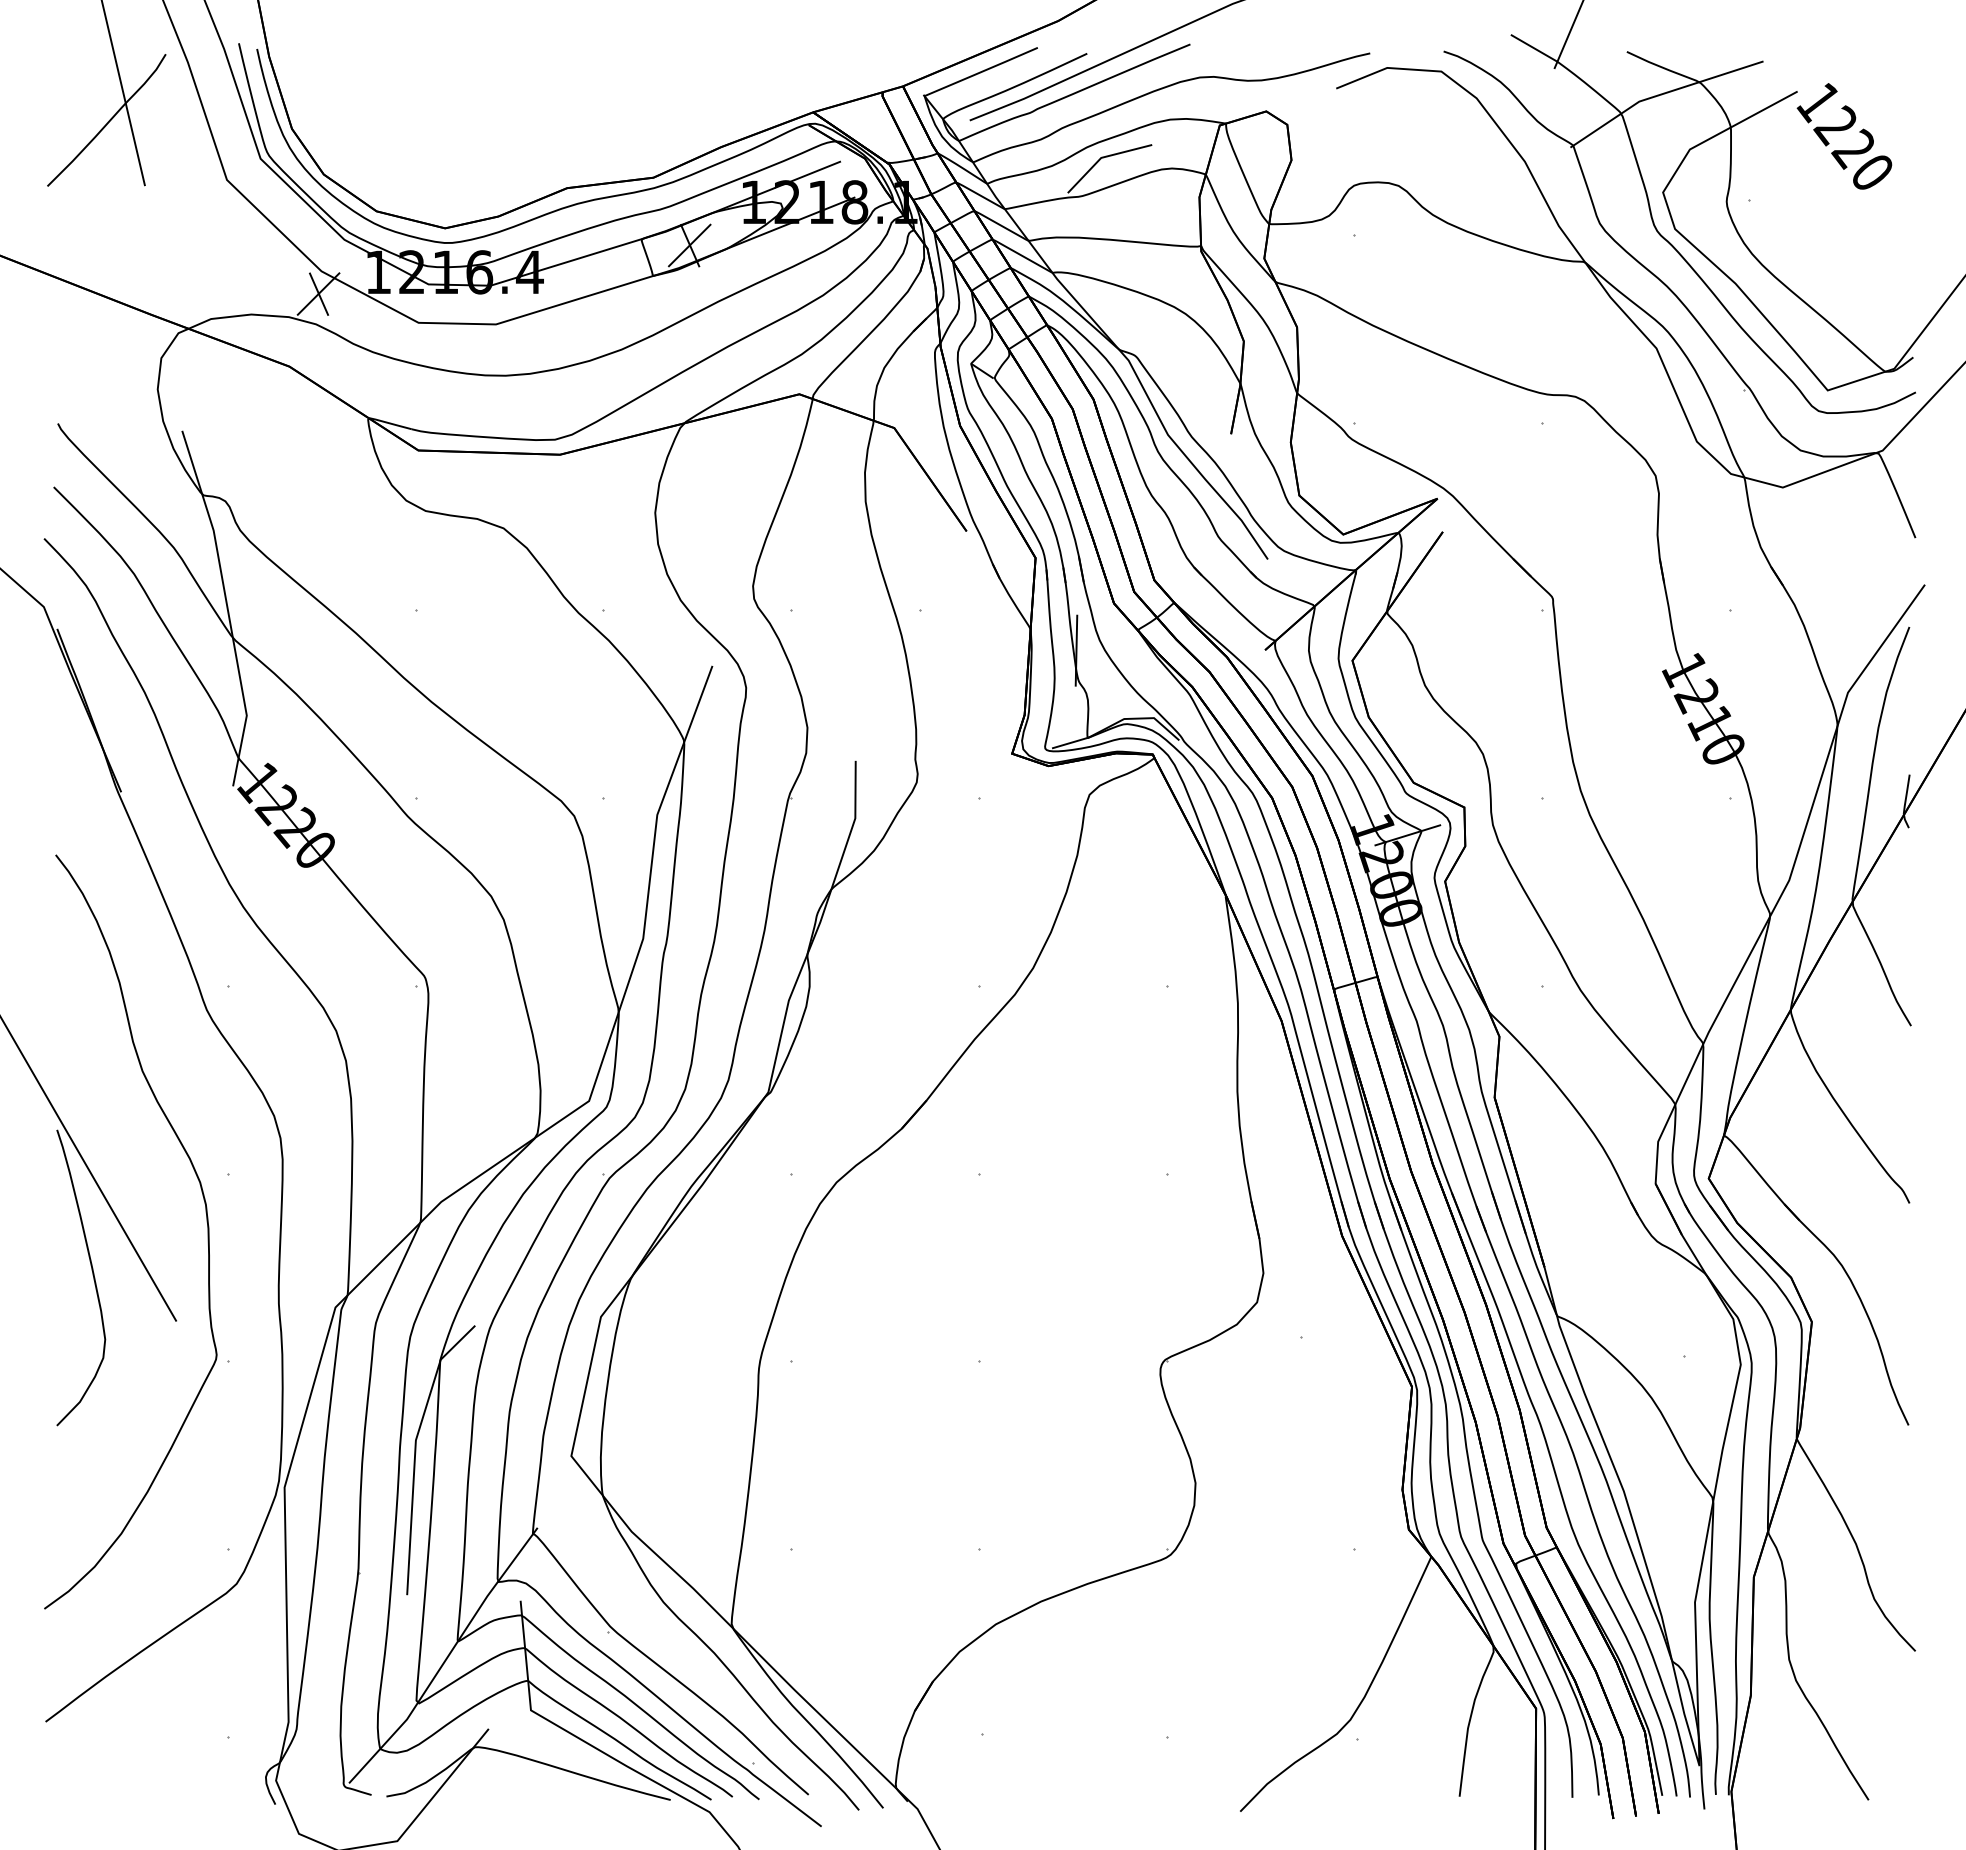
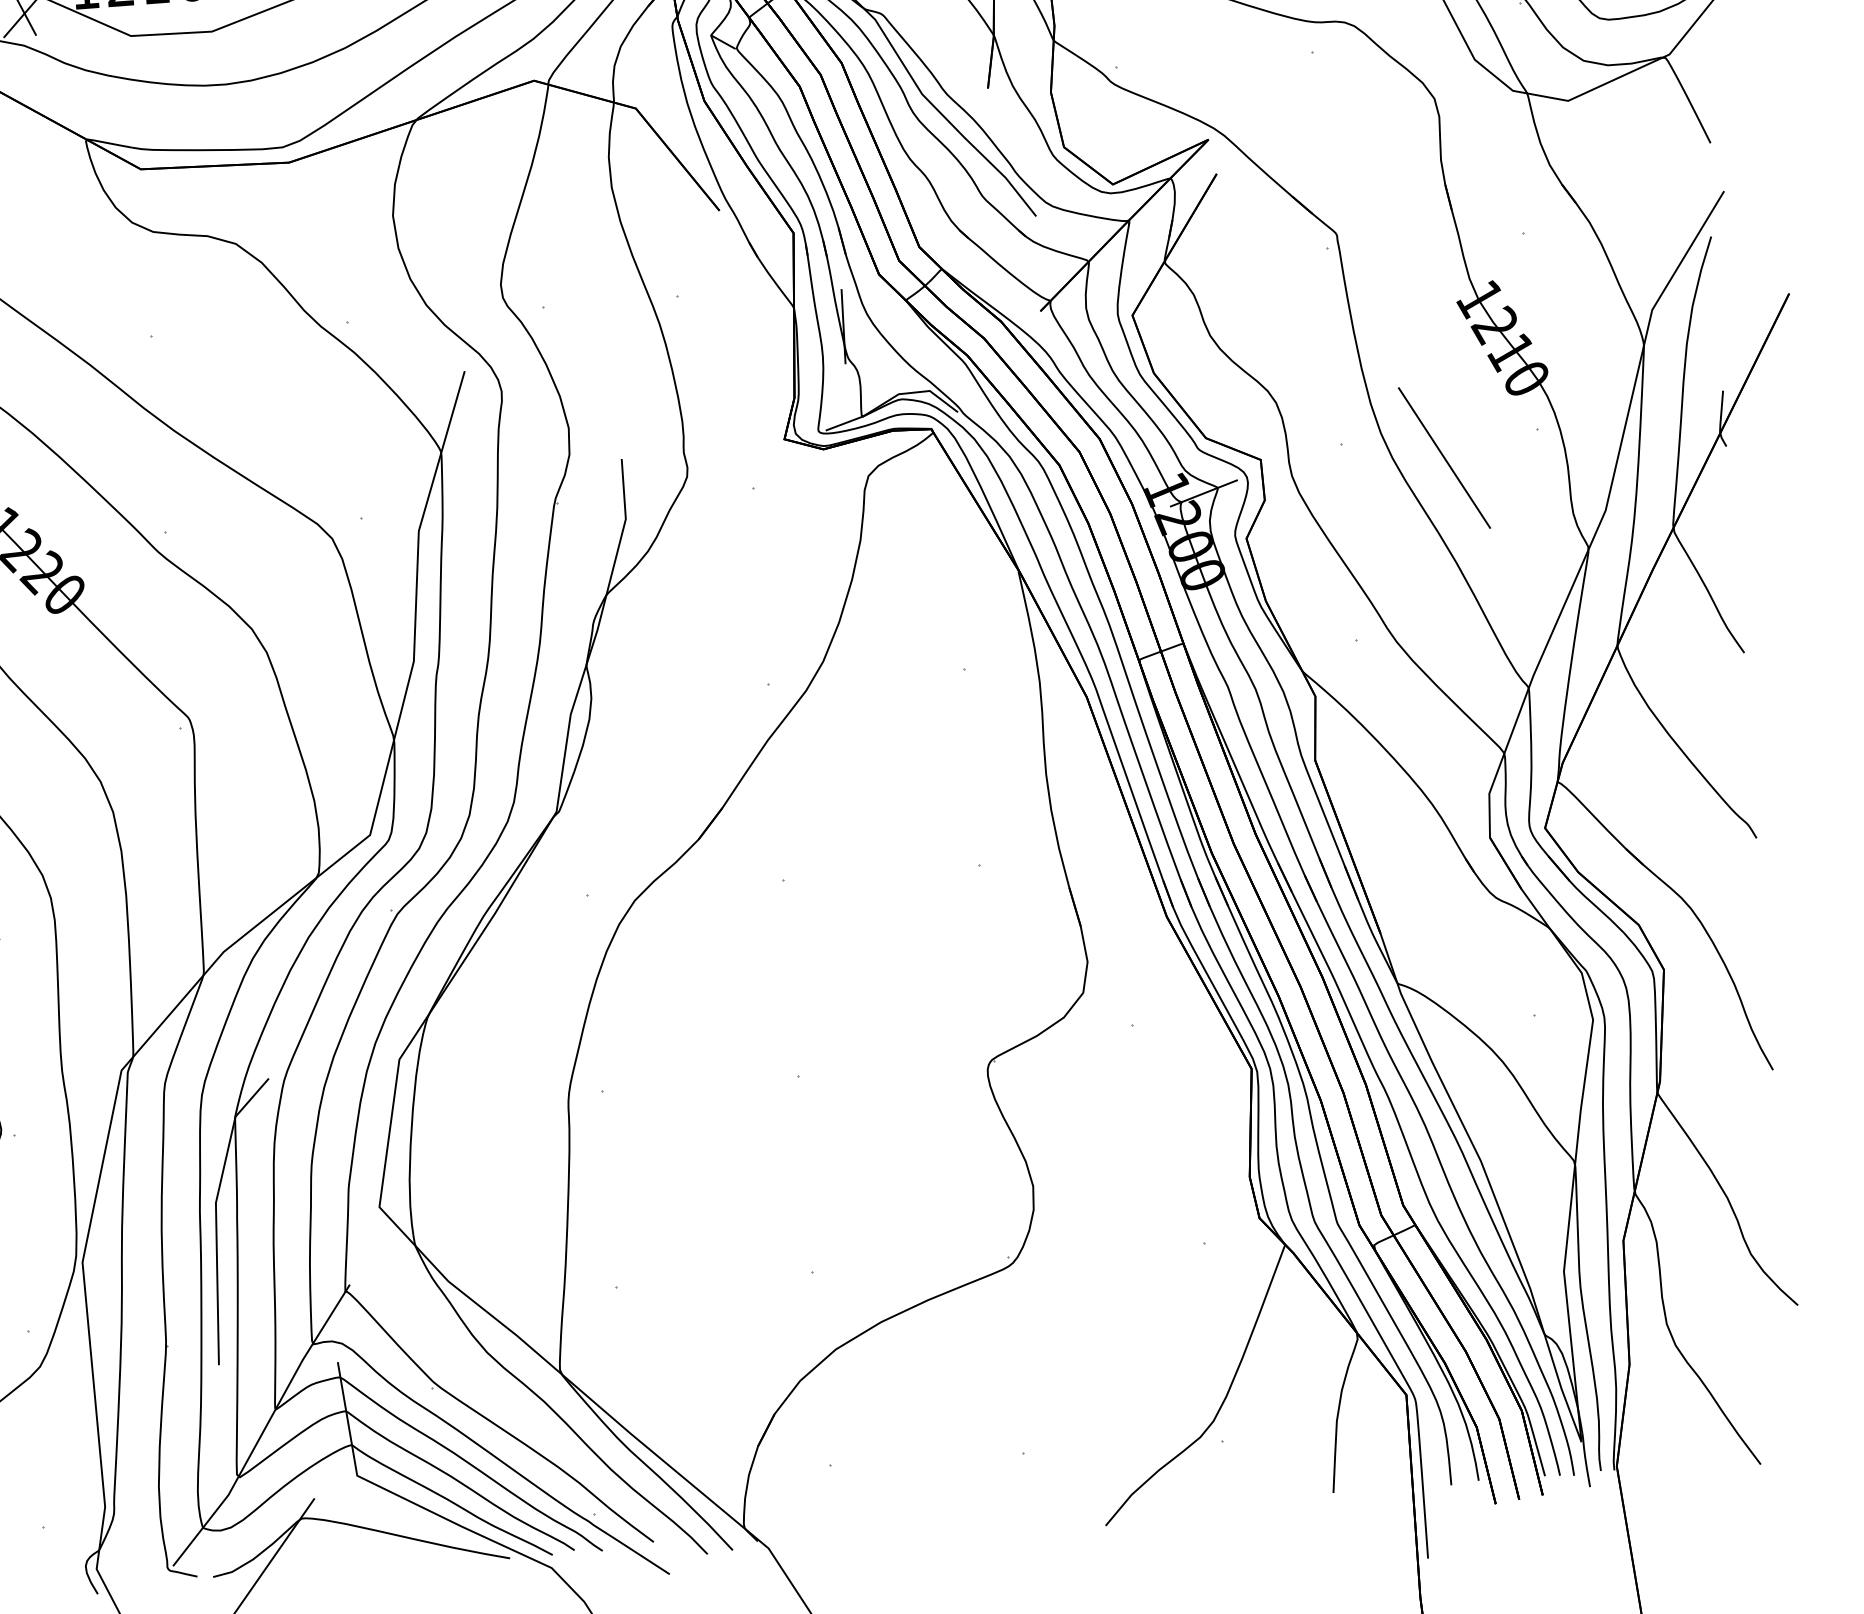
line: (1639, 818) -> (1444, 457), added

